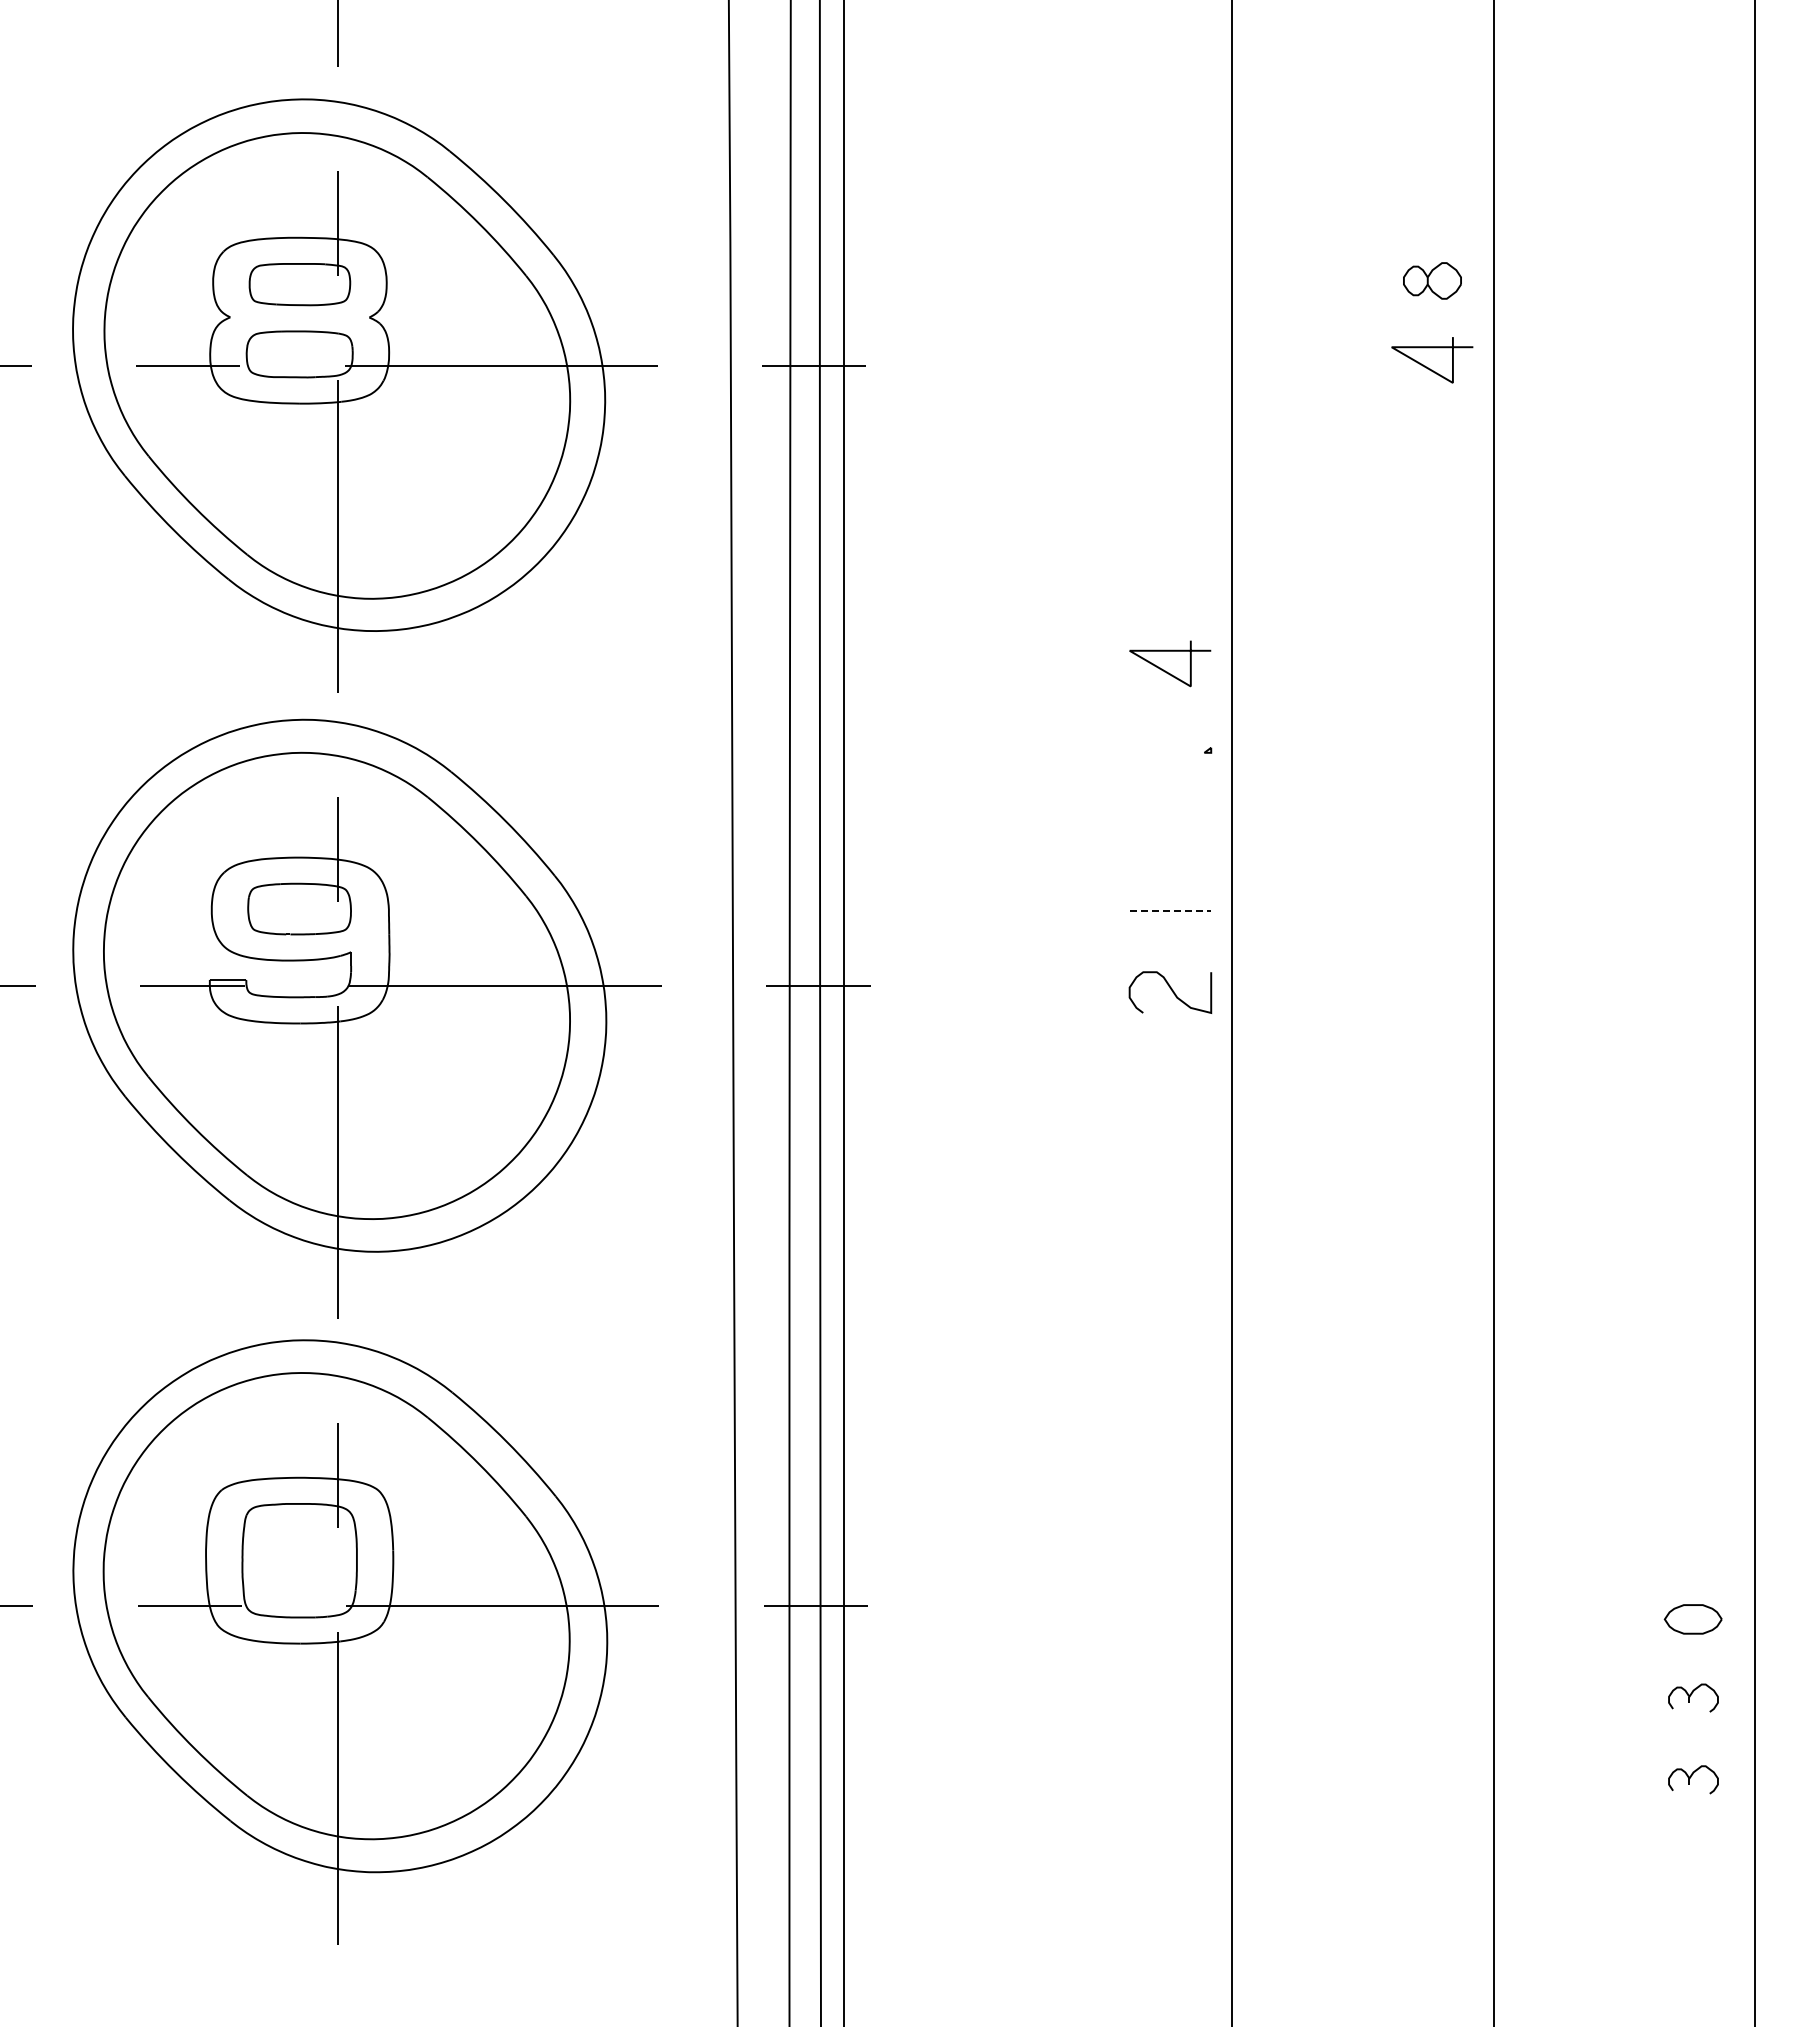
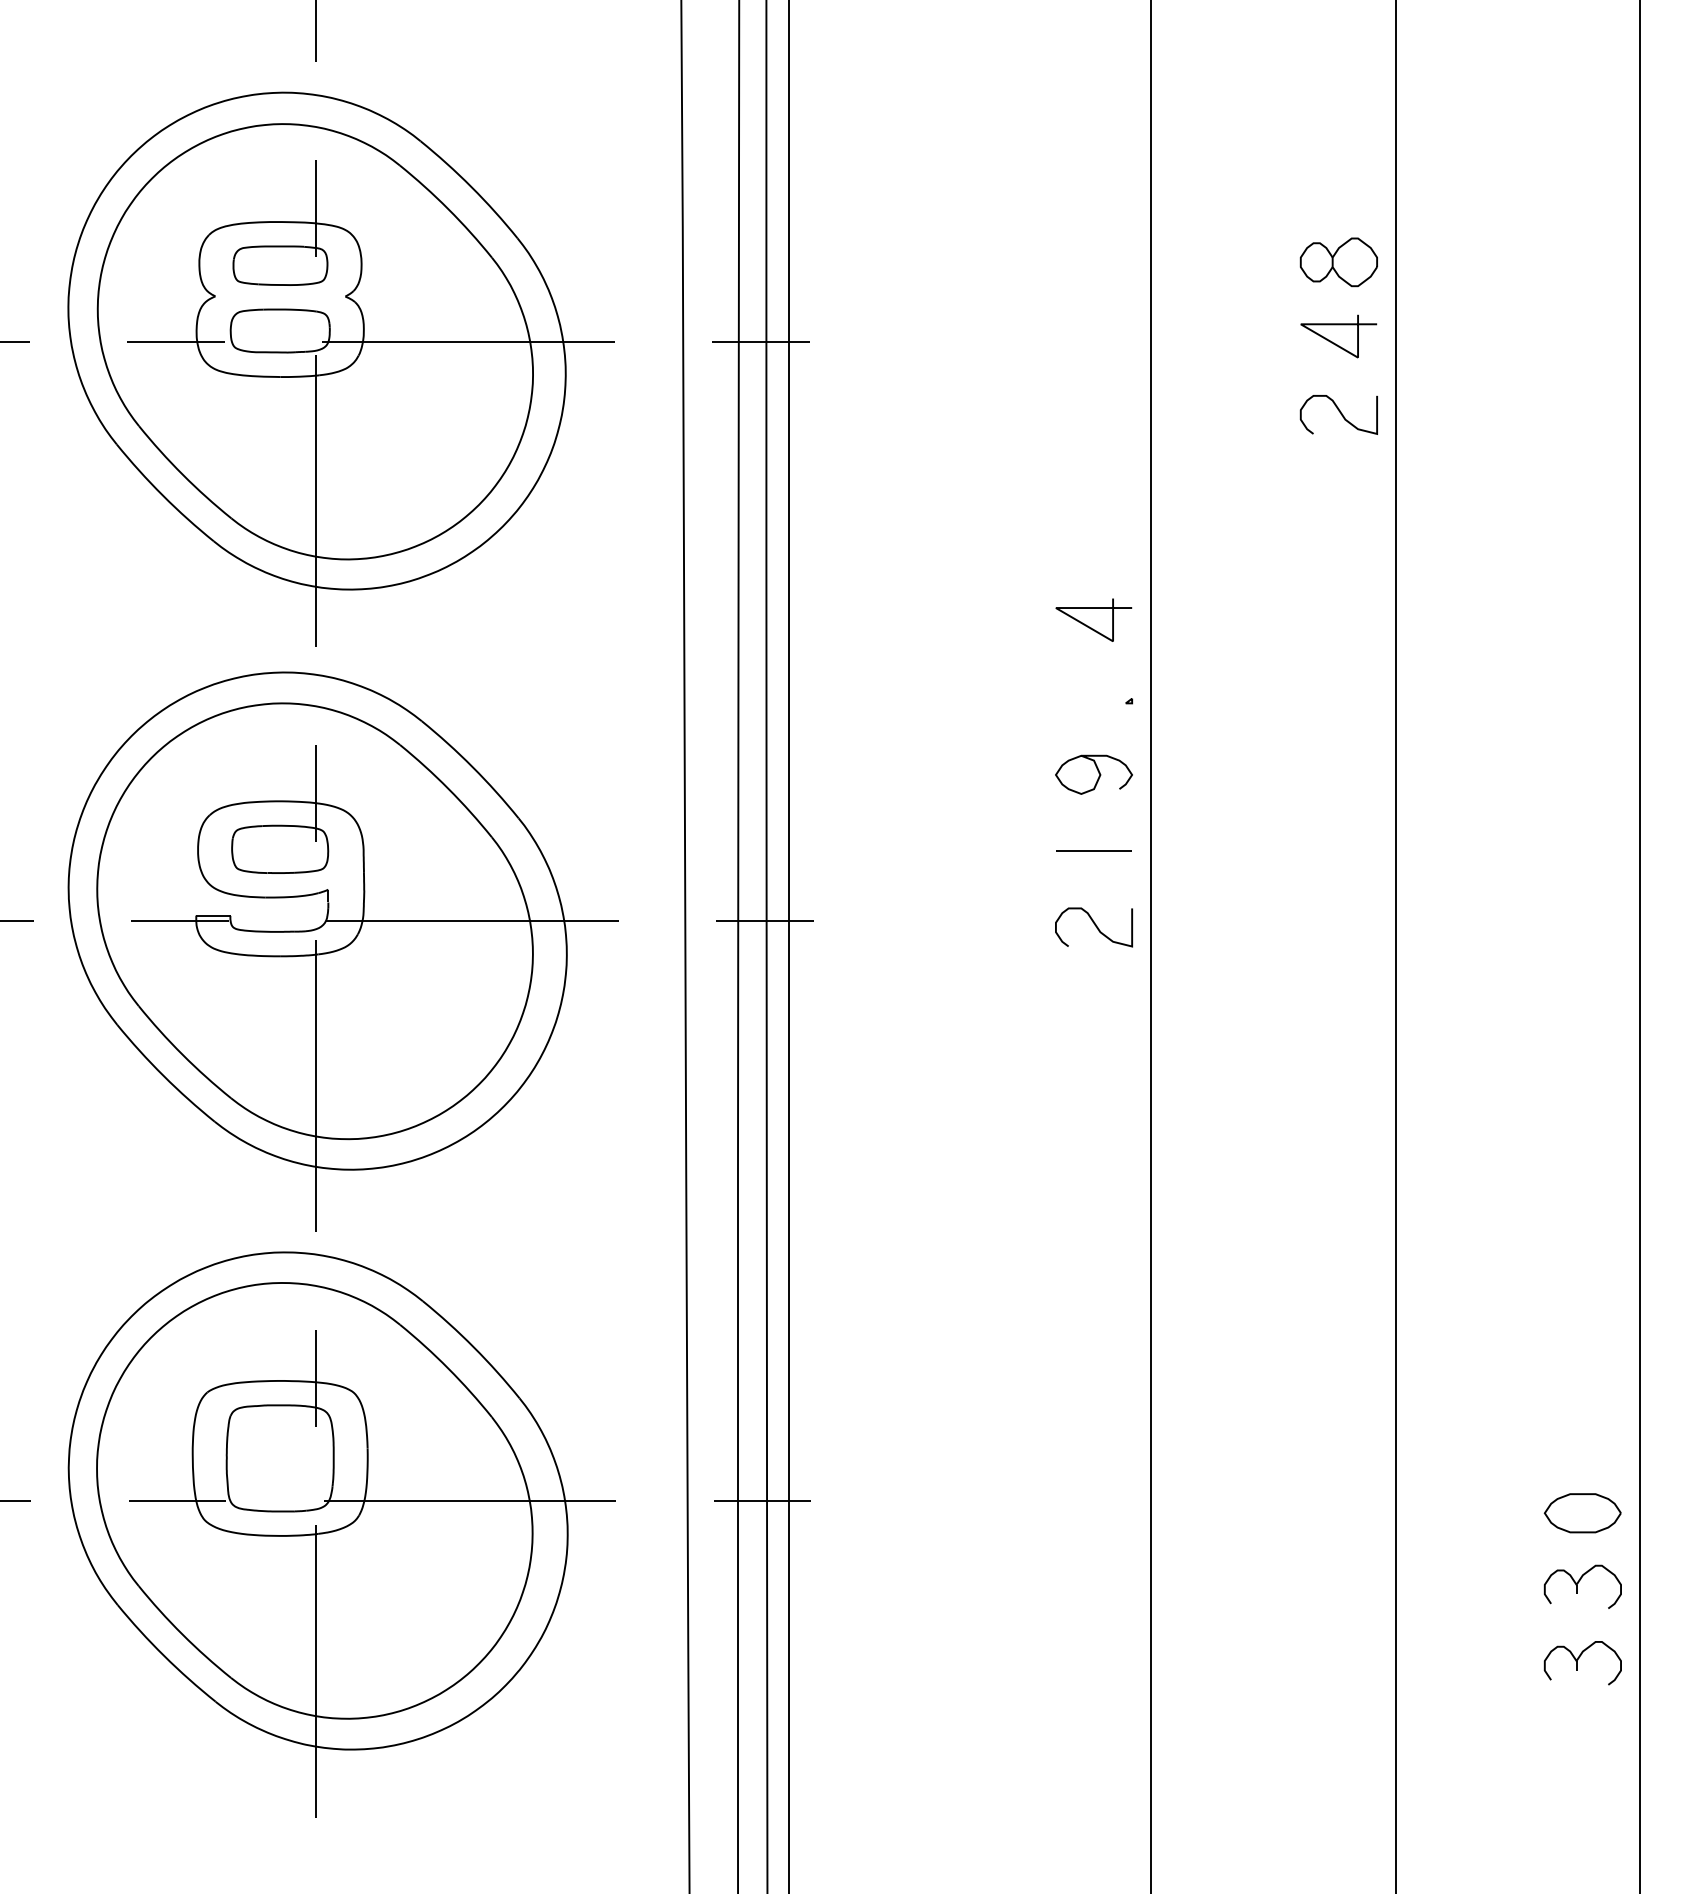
part: (1432, 280) -> (1338, 261), size x1.43
curve: (1433, 442) -> (1339, 413), added
curve: (1174, 832) -> (1097, 777), added
line: (1170, 910) -> (1094, 850), dashed -> solid
part: (1692, 1619) -> (1581, 1513), size x1.43
part: (1693, 1697) -> (1582, 1586), size x1.67
part: (1693, 1779) -> (1582, 1662), size x1.67

